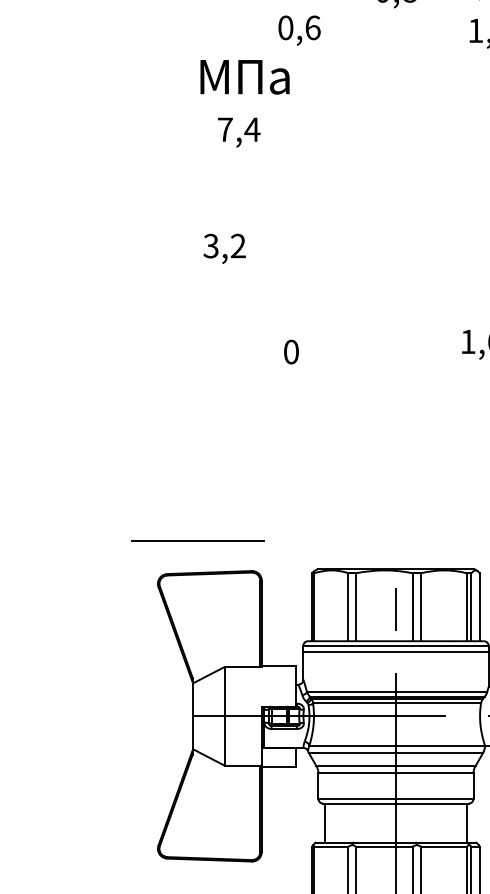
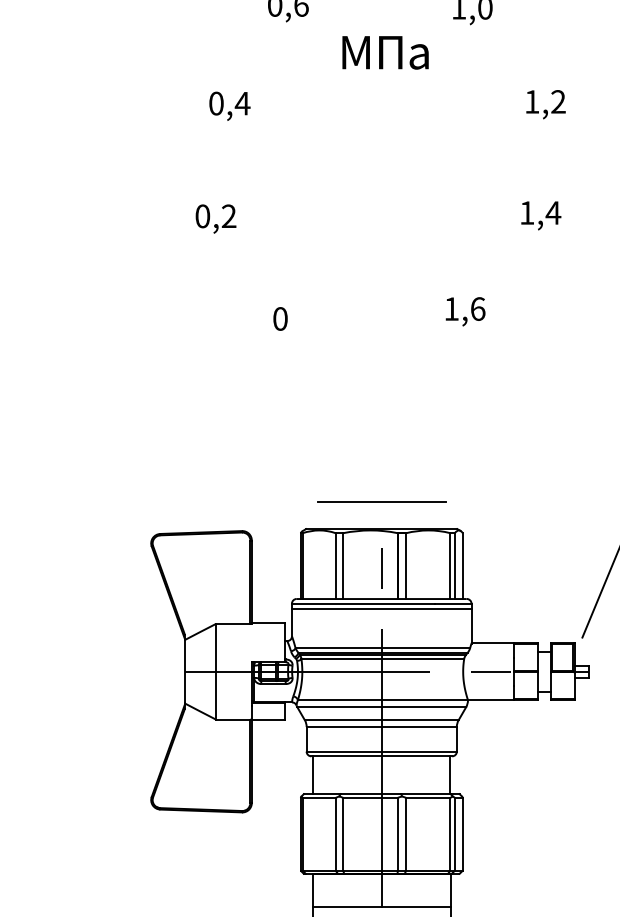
text: (244, 76) -> (385, 52), moved
text: (225, 129) -> (216, 103), 7,4 -> 0,4
text: (210, 246) -> (202, 216), 3,2 -> 0,2
line: (197, 540) -> (381, 501), moved

